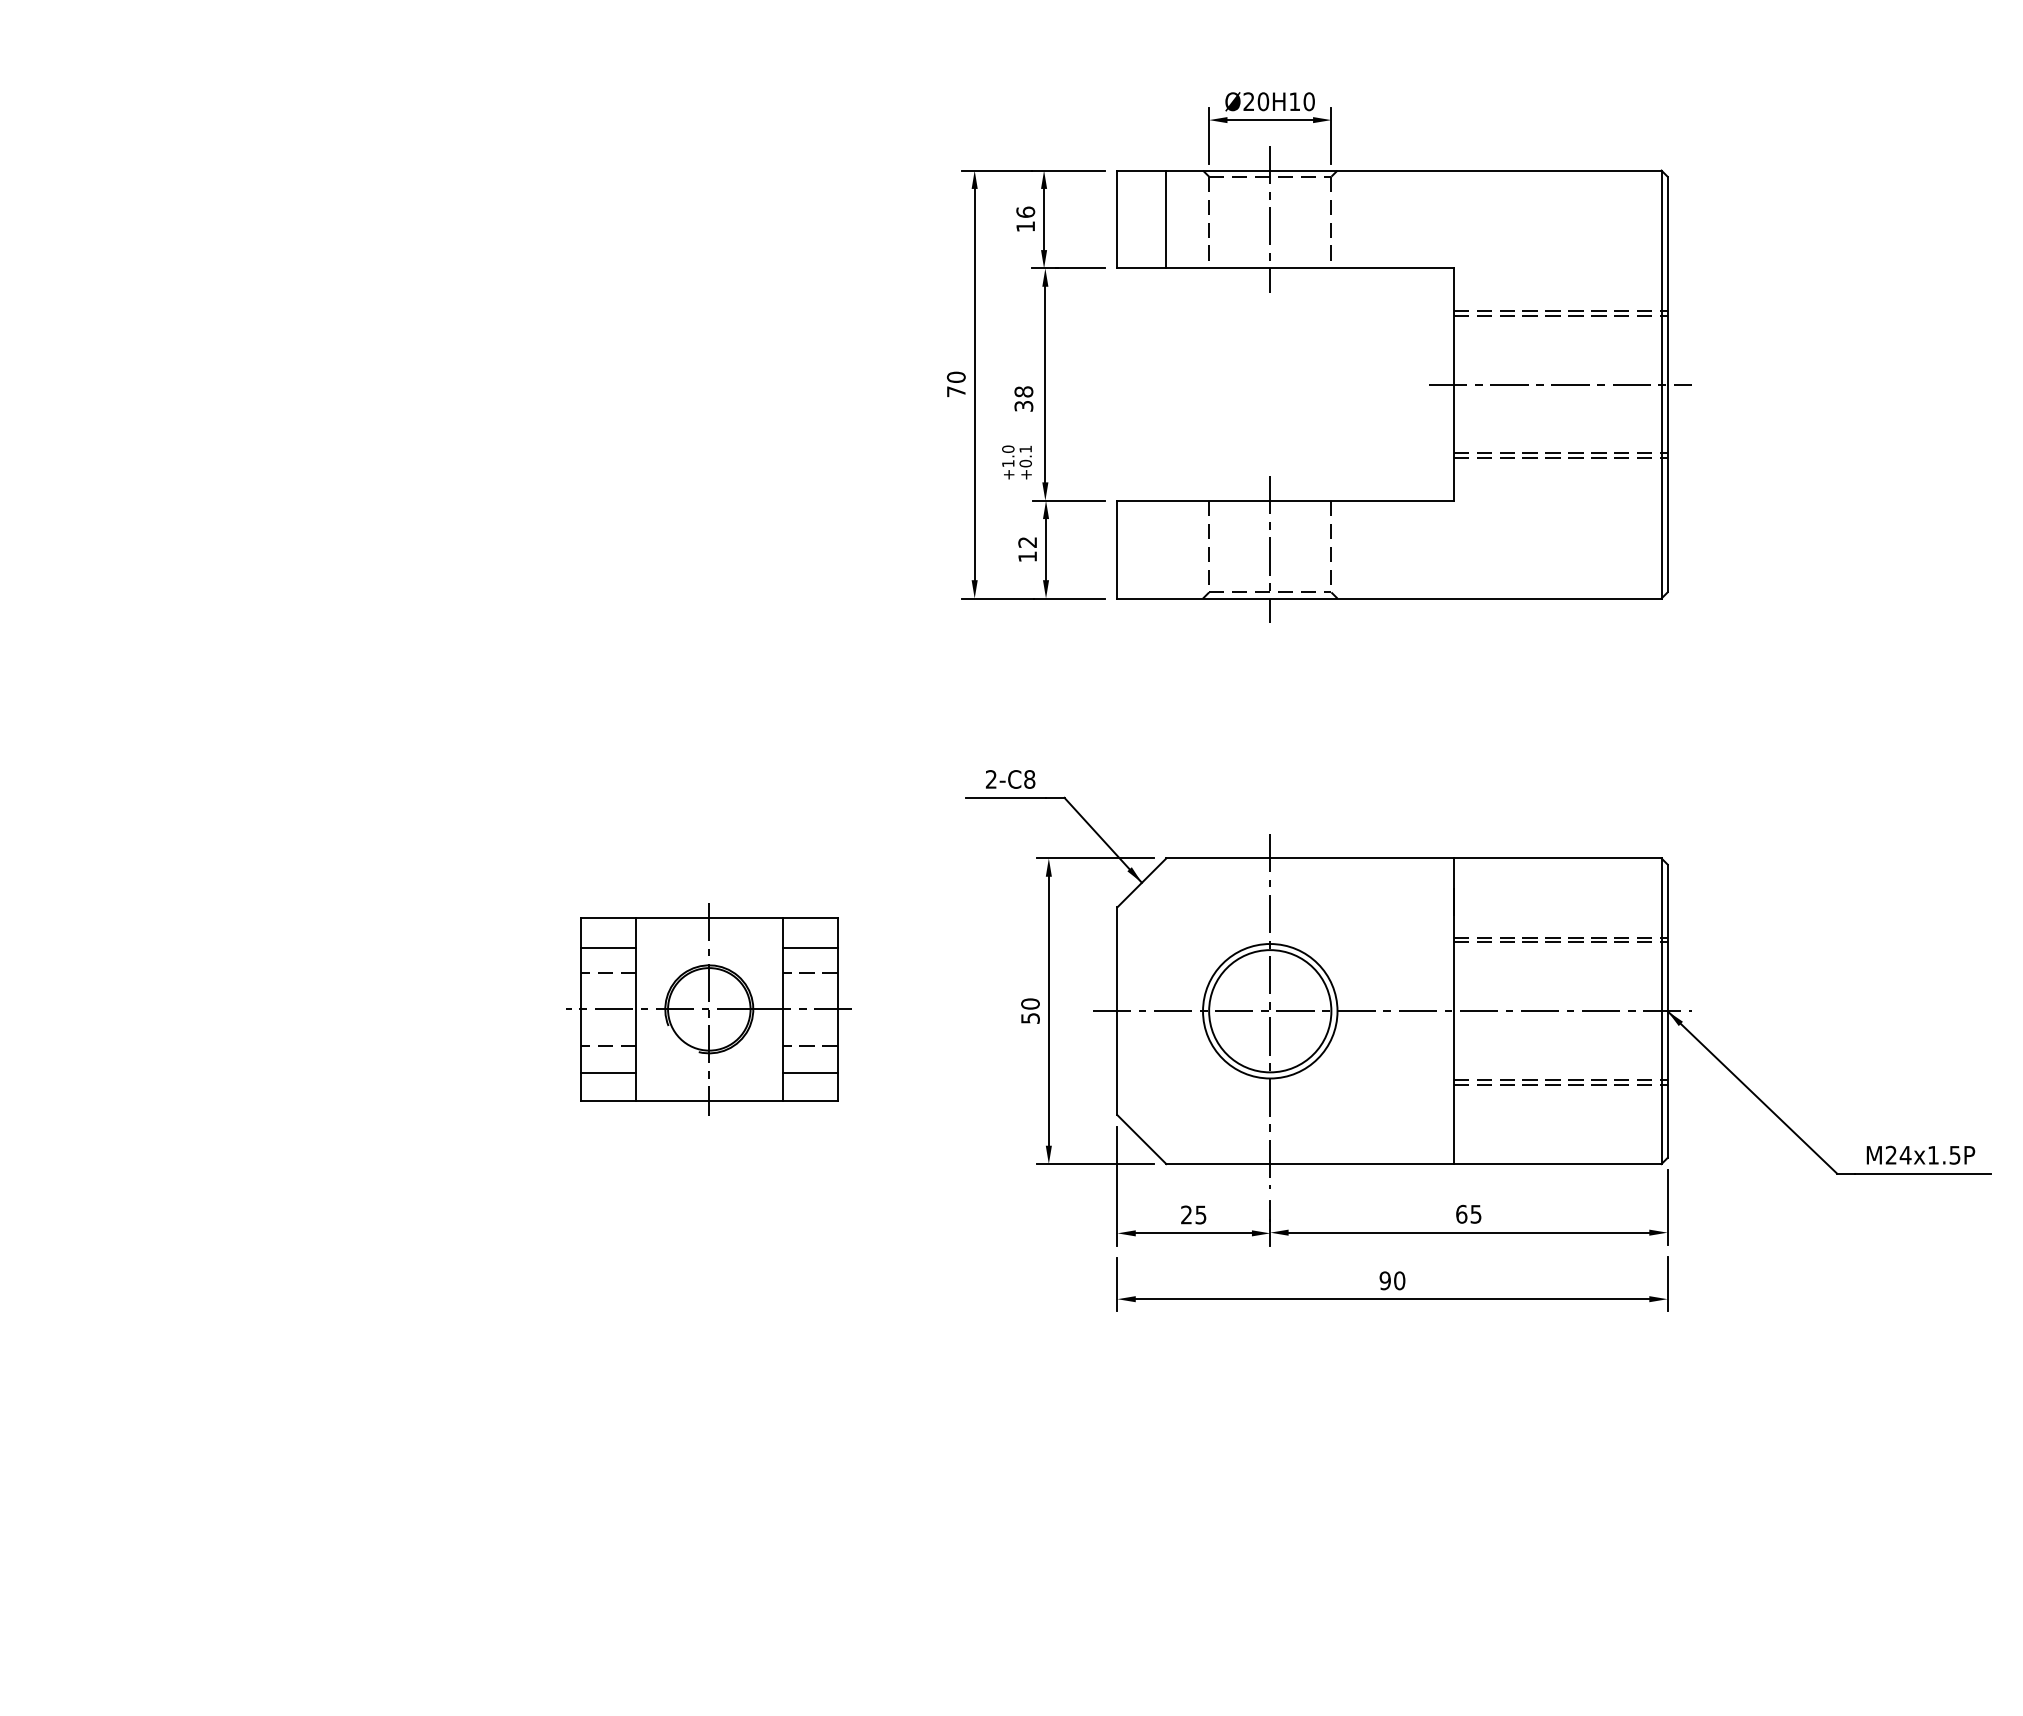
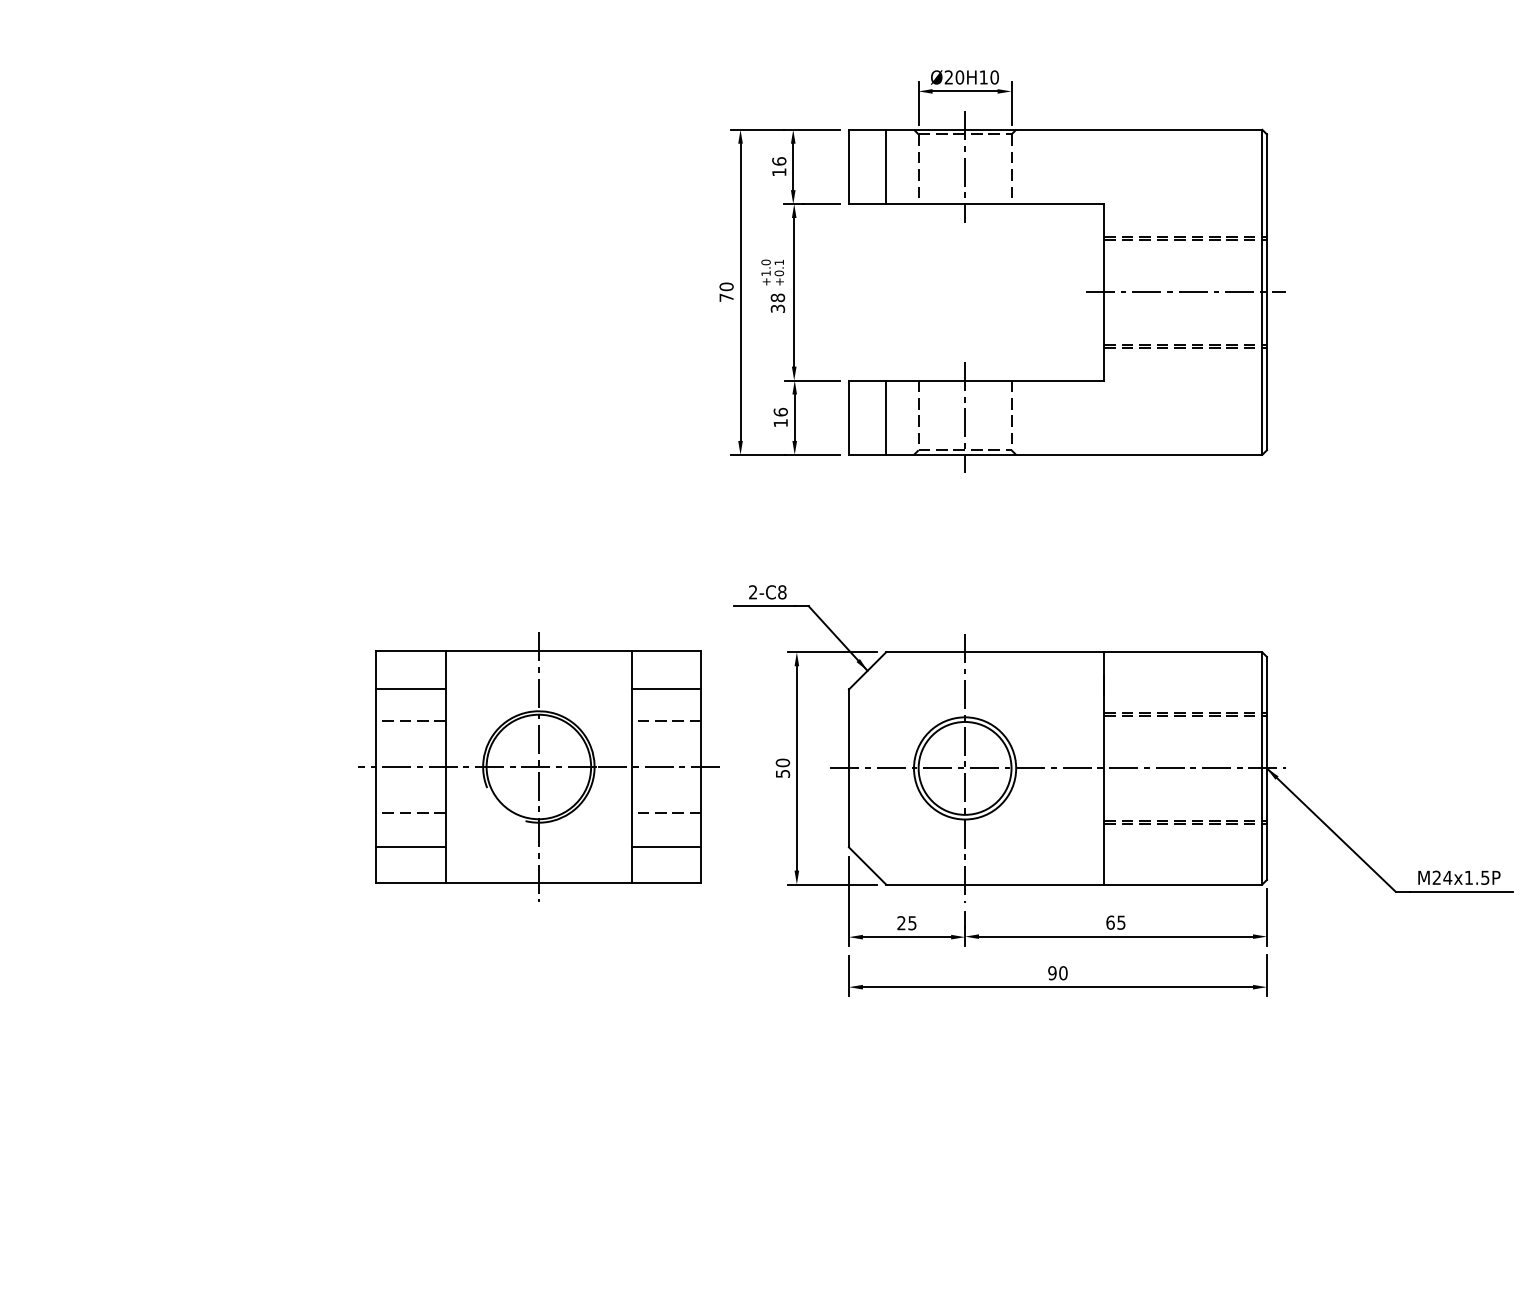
text: (1016, 462) -> (772, 272), moved
text: (1027, 541) -> (780, 411), 12 -> 16
line: (1166, 549) -> (886, 417), added
part: (708, 1008) -> (538, 766), size x1.67

